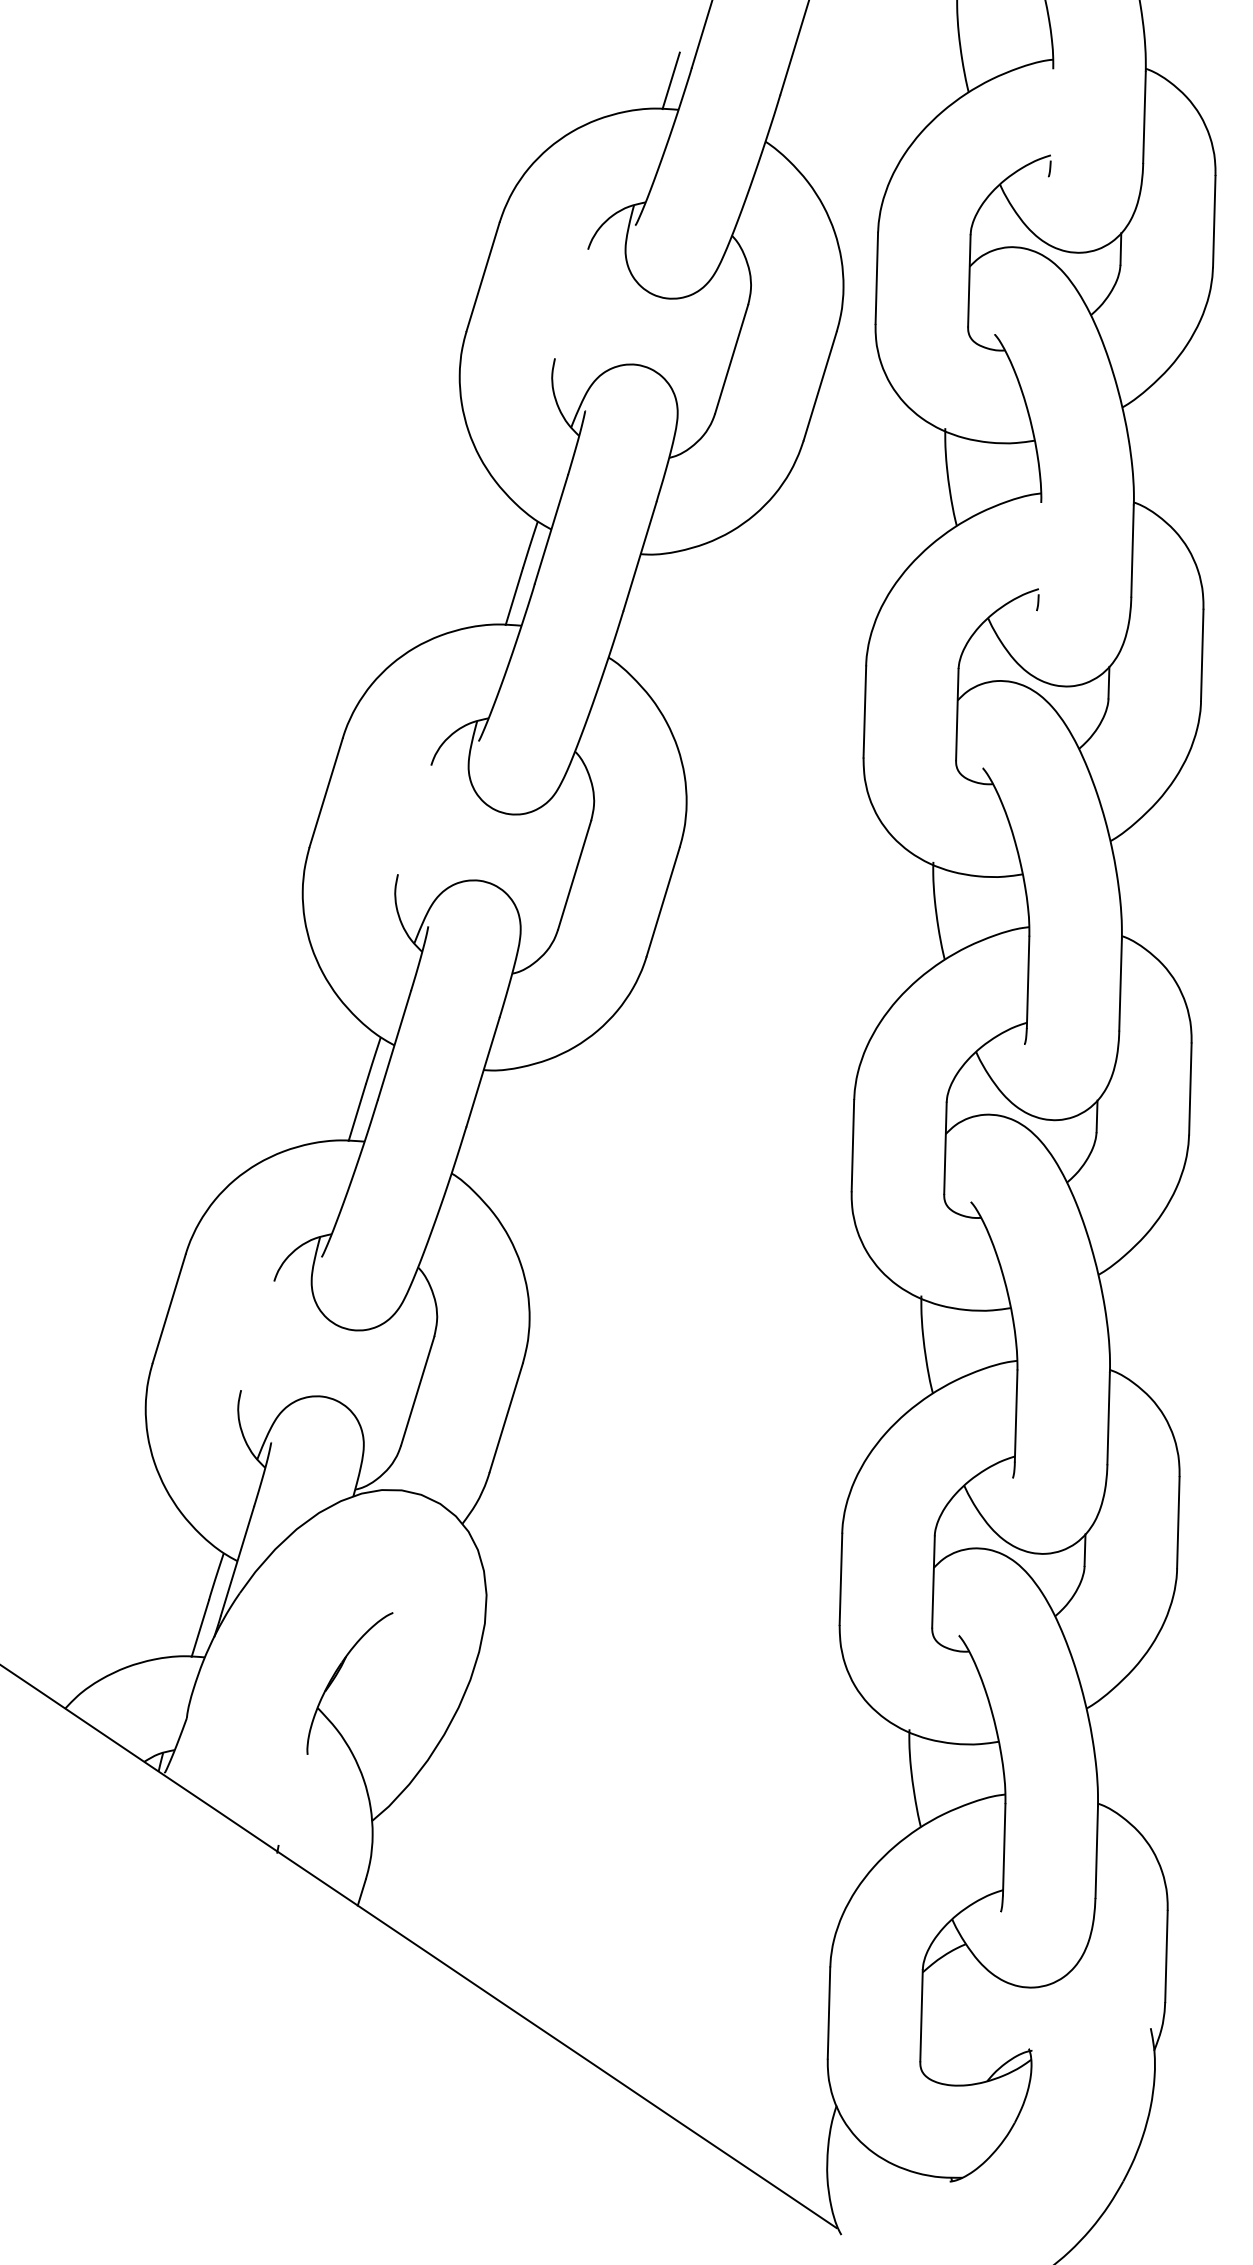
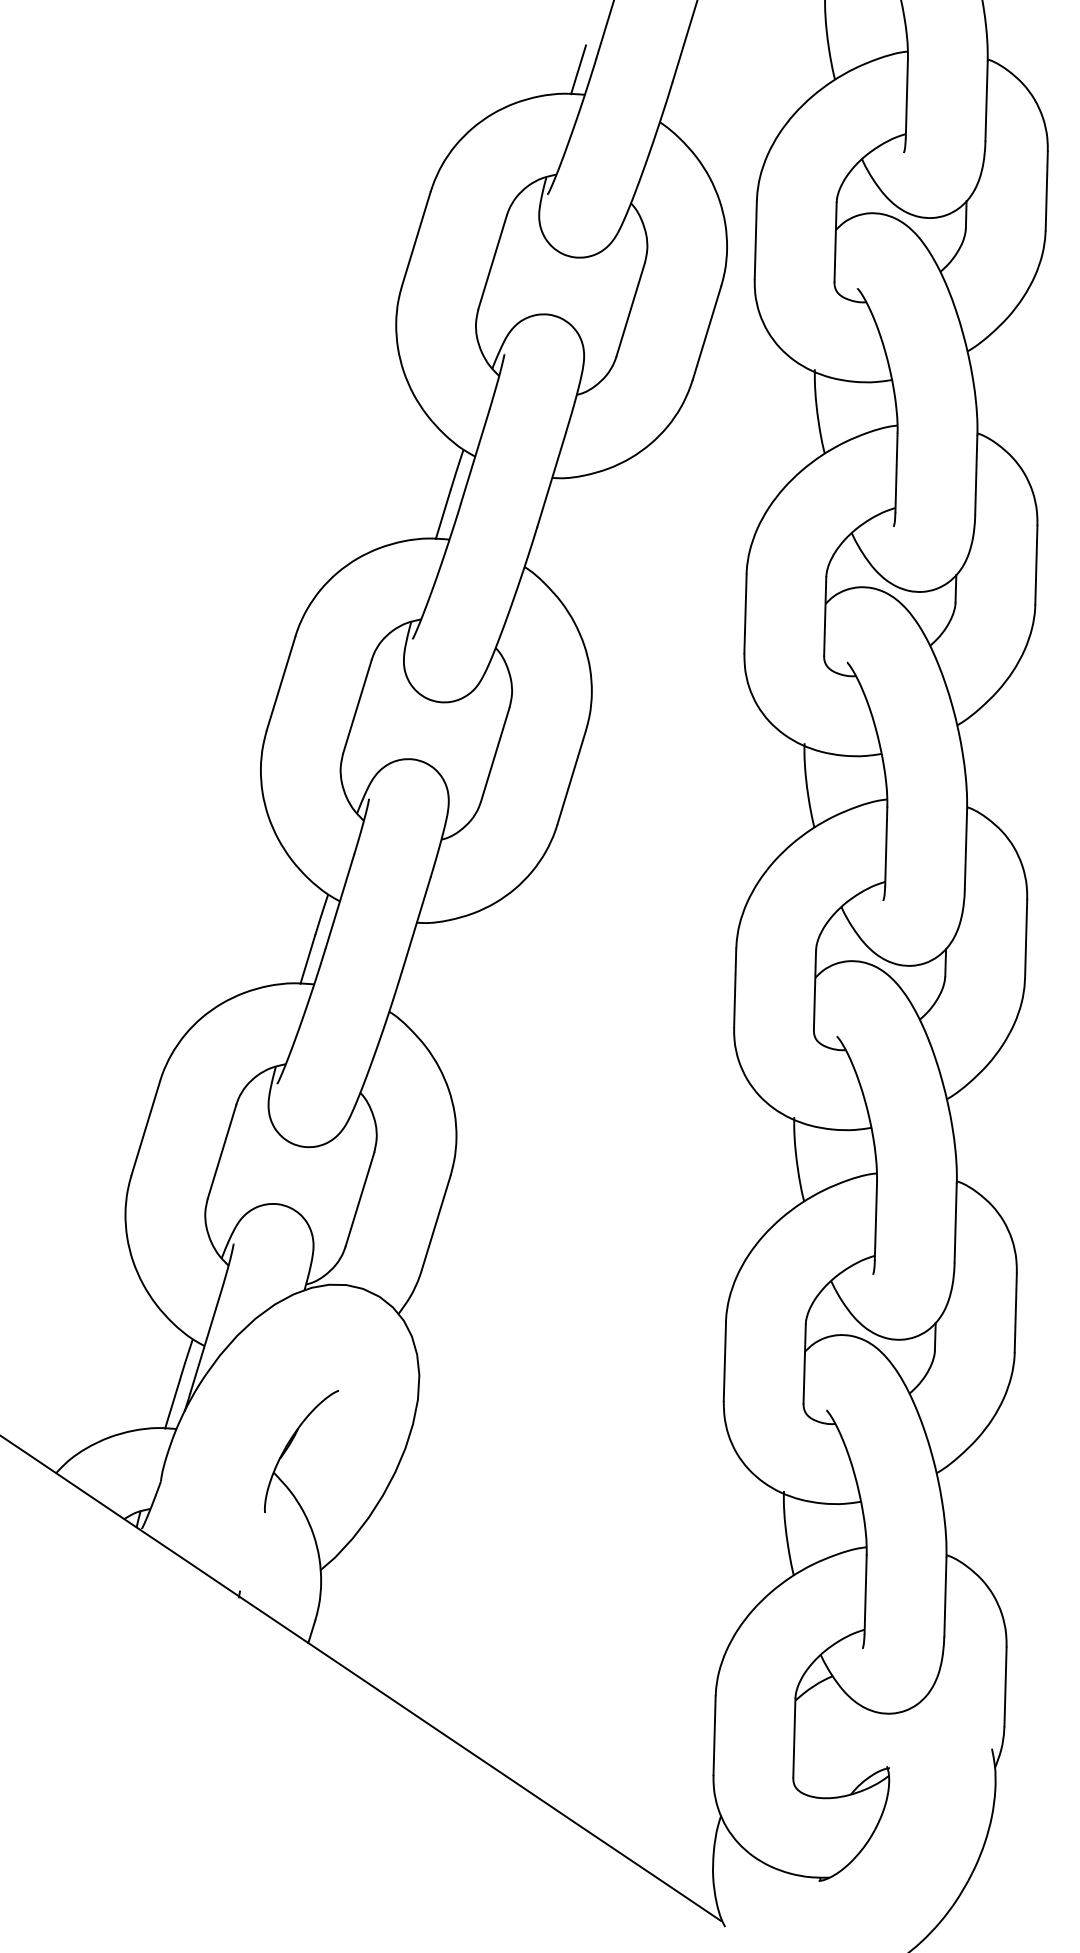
line: (1051, 114) -> (906, 98), added
line: (571, 304) -> (492, 262), added
line: (1040, 547) -> (896, 472), added
line: (414, 819) -> (357, 706), added
line: (257, 1335) -> (221, 1151), added

